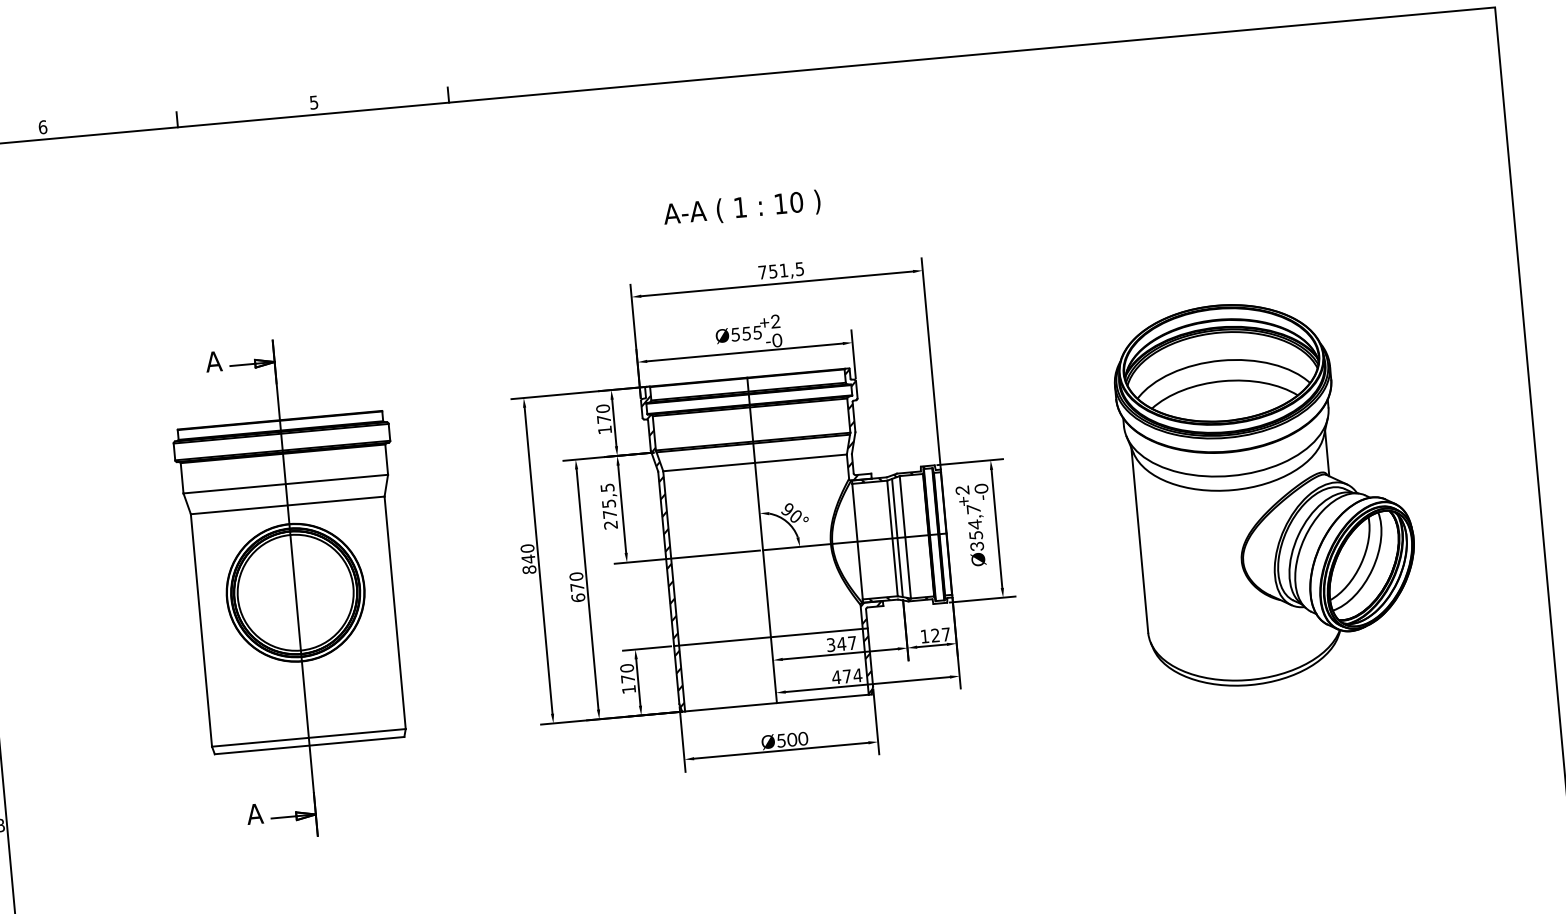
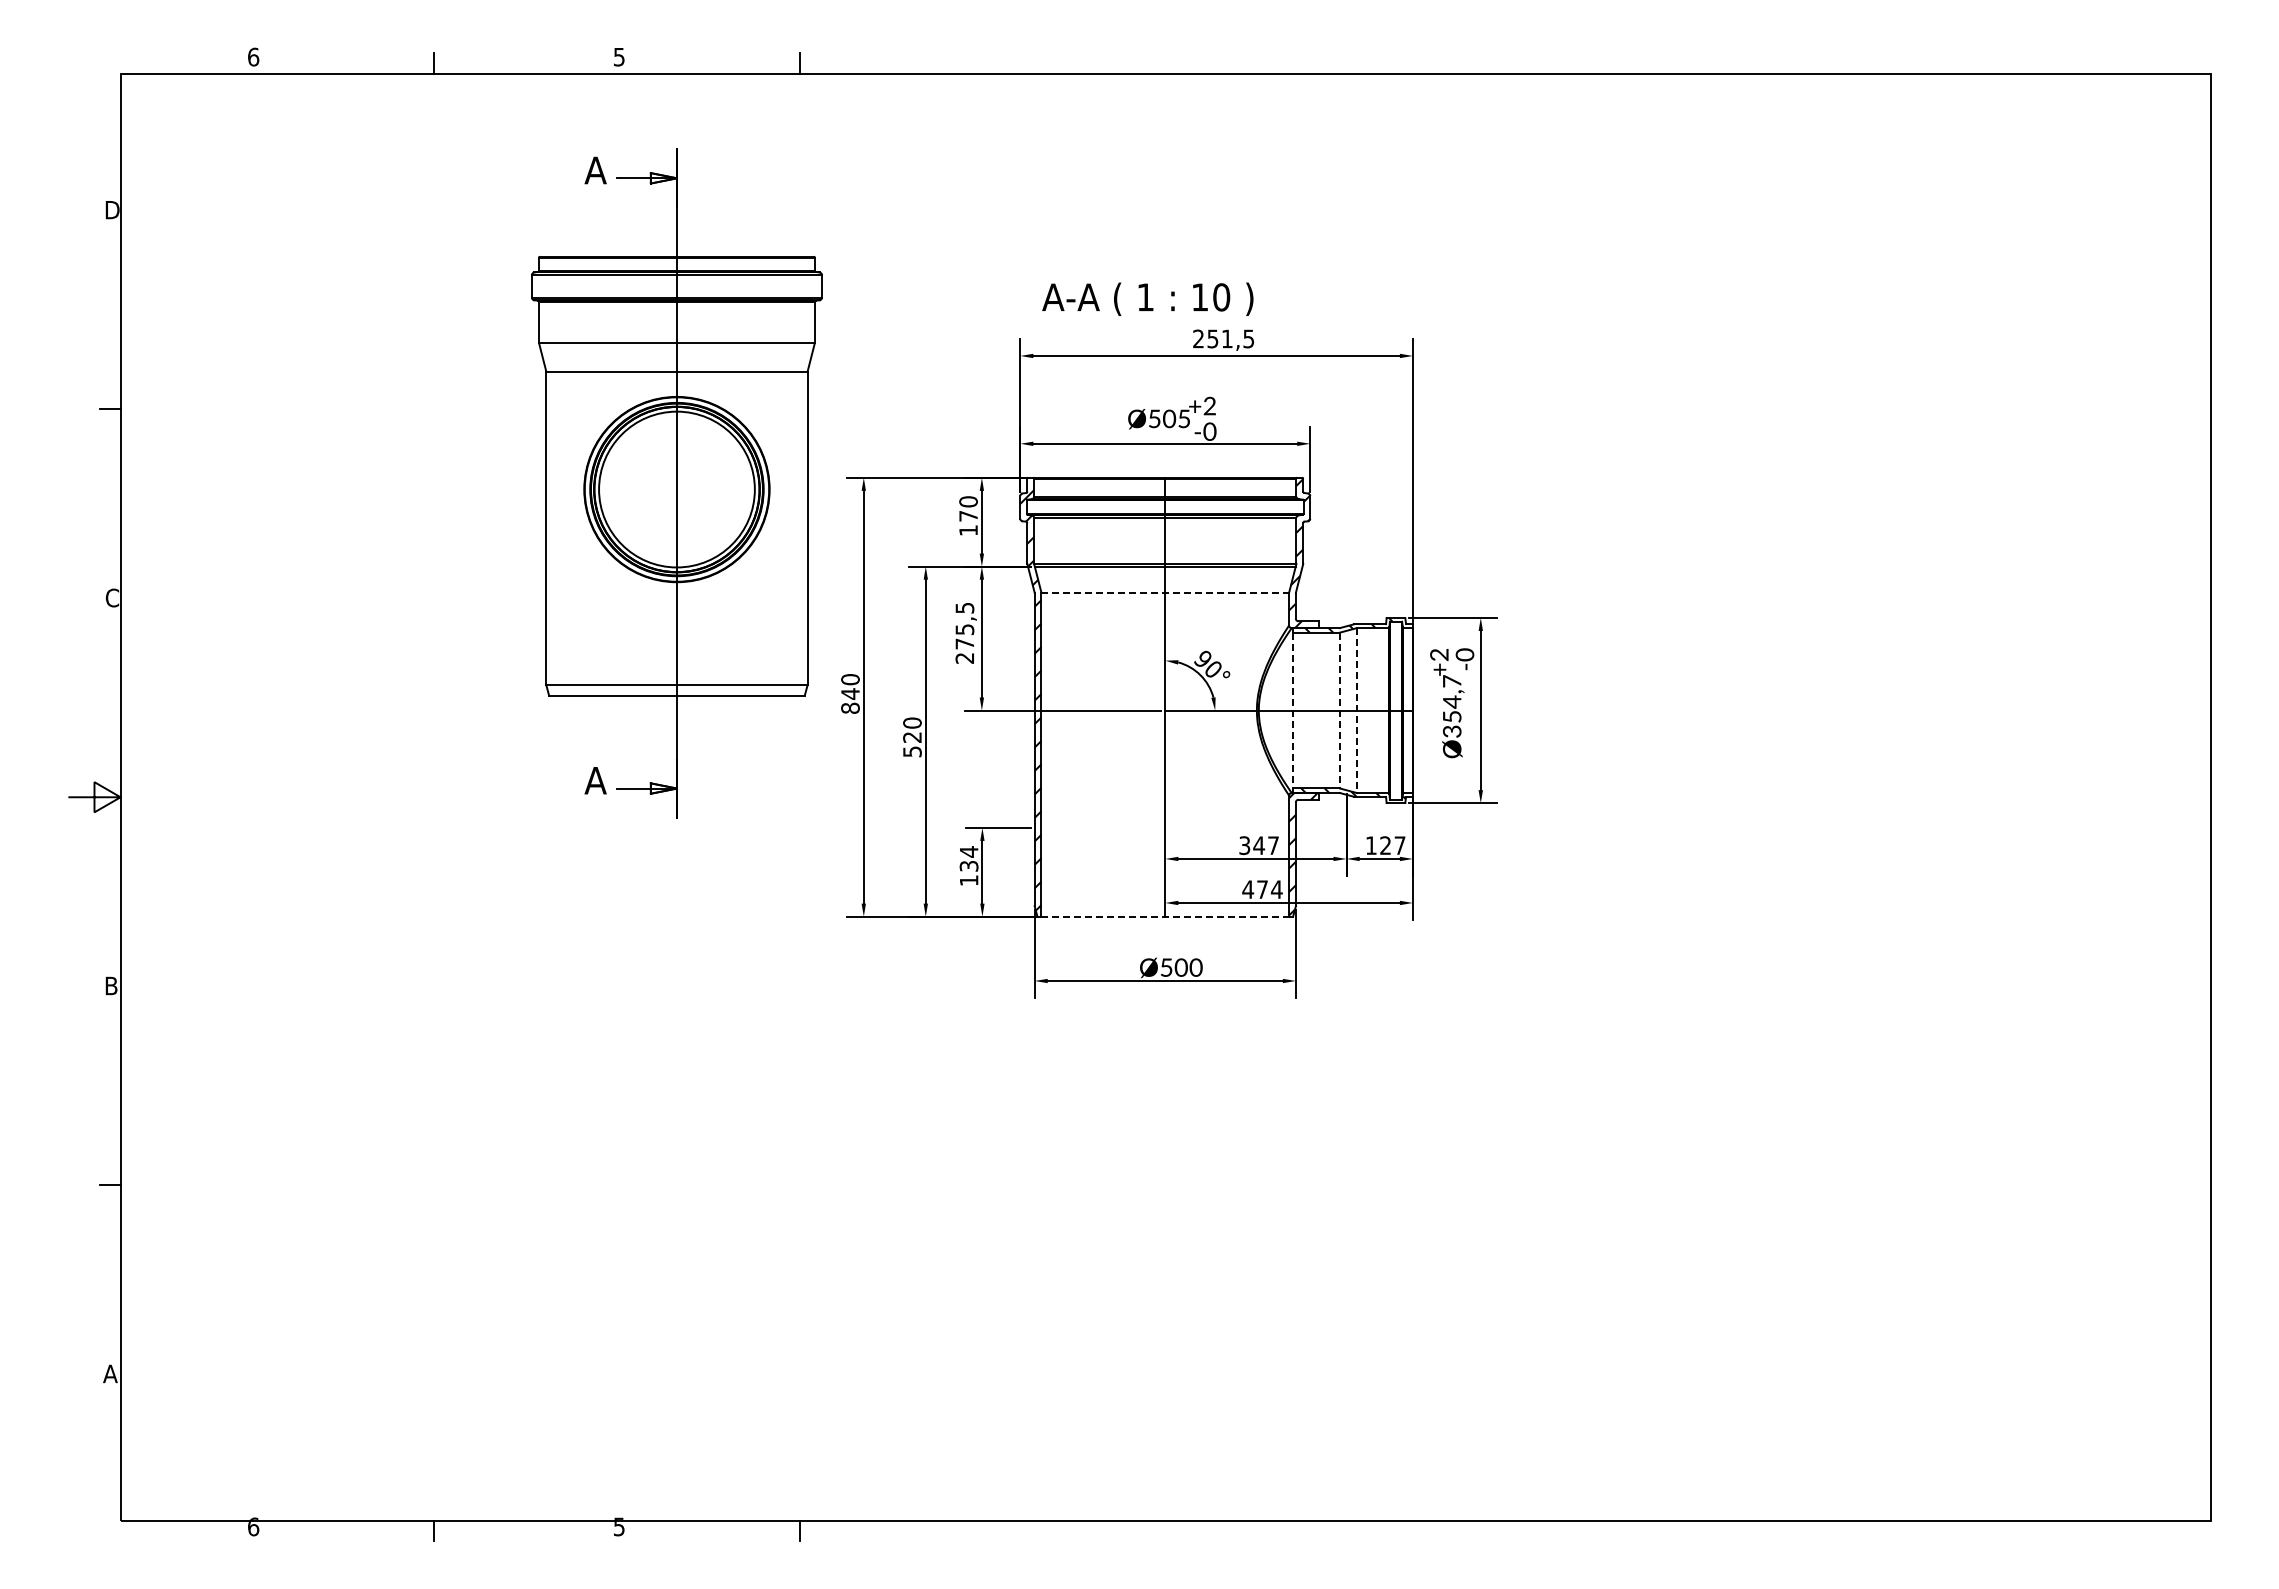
text: (741, 208) -> (1147, 298), moved
text: (762, 272) -> (1198, 338), 751,5 -> 251,5
text: (746, 333) -> (1169, 418), Ø555 -> Ø505
line: (755, 462) -> (1165, 592), solid -> dashed
part: (1267, 492) -> (1846, 694), removed
line: (897, 537) -> (1346, 710), removed
line: (905, 537) -> (1357, 710), solid -> dashed
line: (892, 538) -> (1339, 710), solid -> dashed
line: (857, 541) -> (1292, 710), solid -> dashed
part: (294, 588) -> (676, 483), moved
text: (577, 592) -> (912, 744), 670 -> 520
line: (770, 637) -> (1164, 827), removed
text: (627, 673) -> (968, 858), 170 -> 134
line: (777, 702) -> (1165, 916), solid -> dashed

